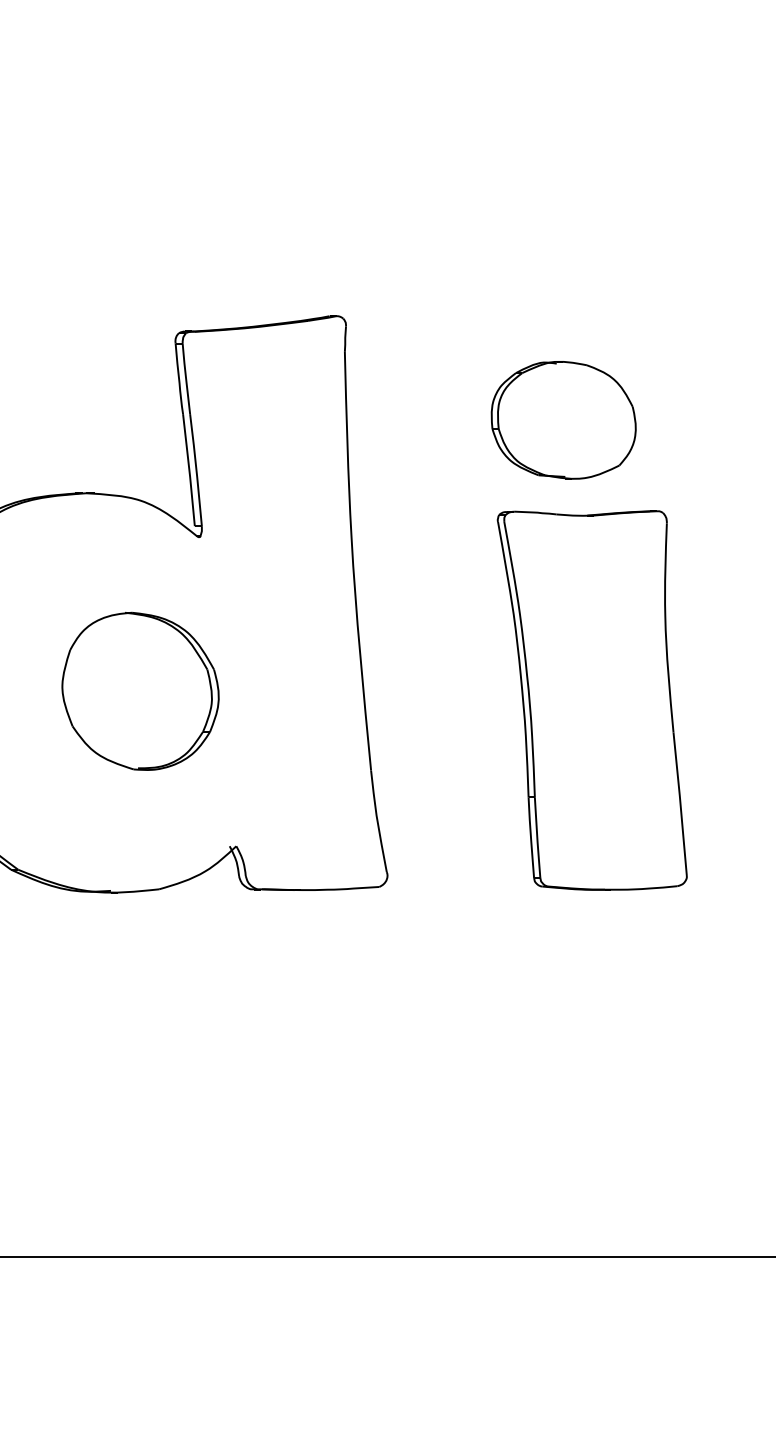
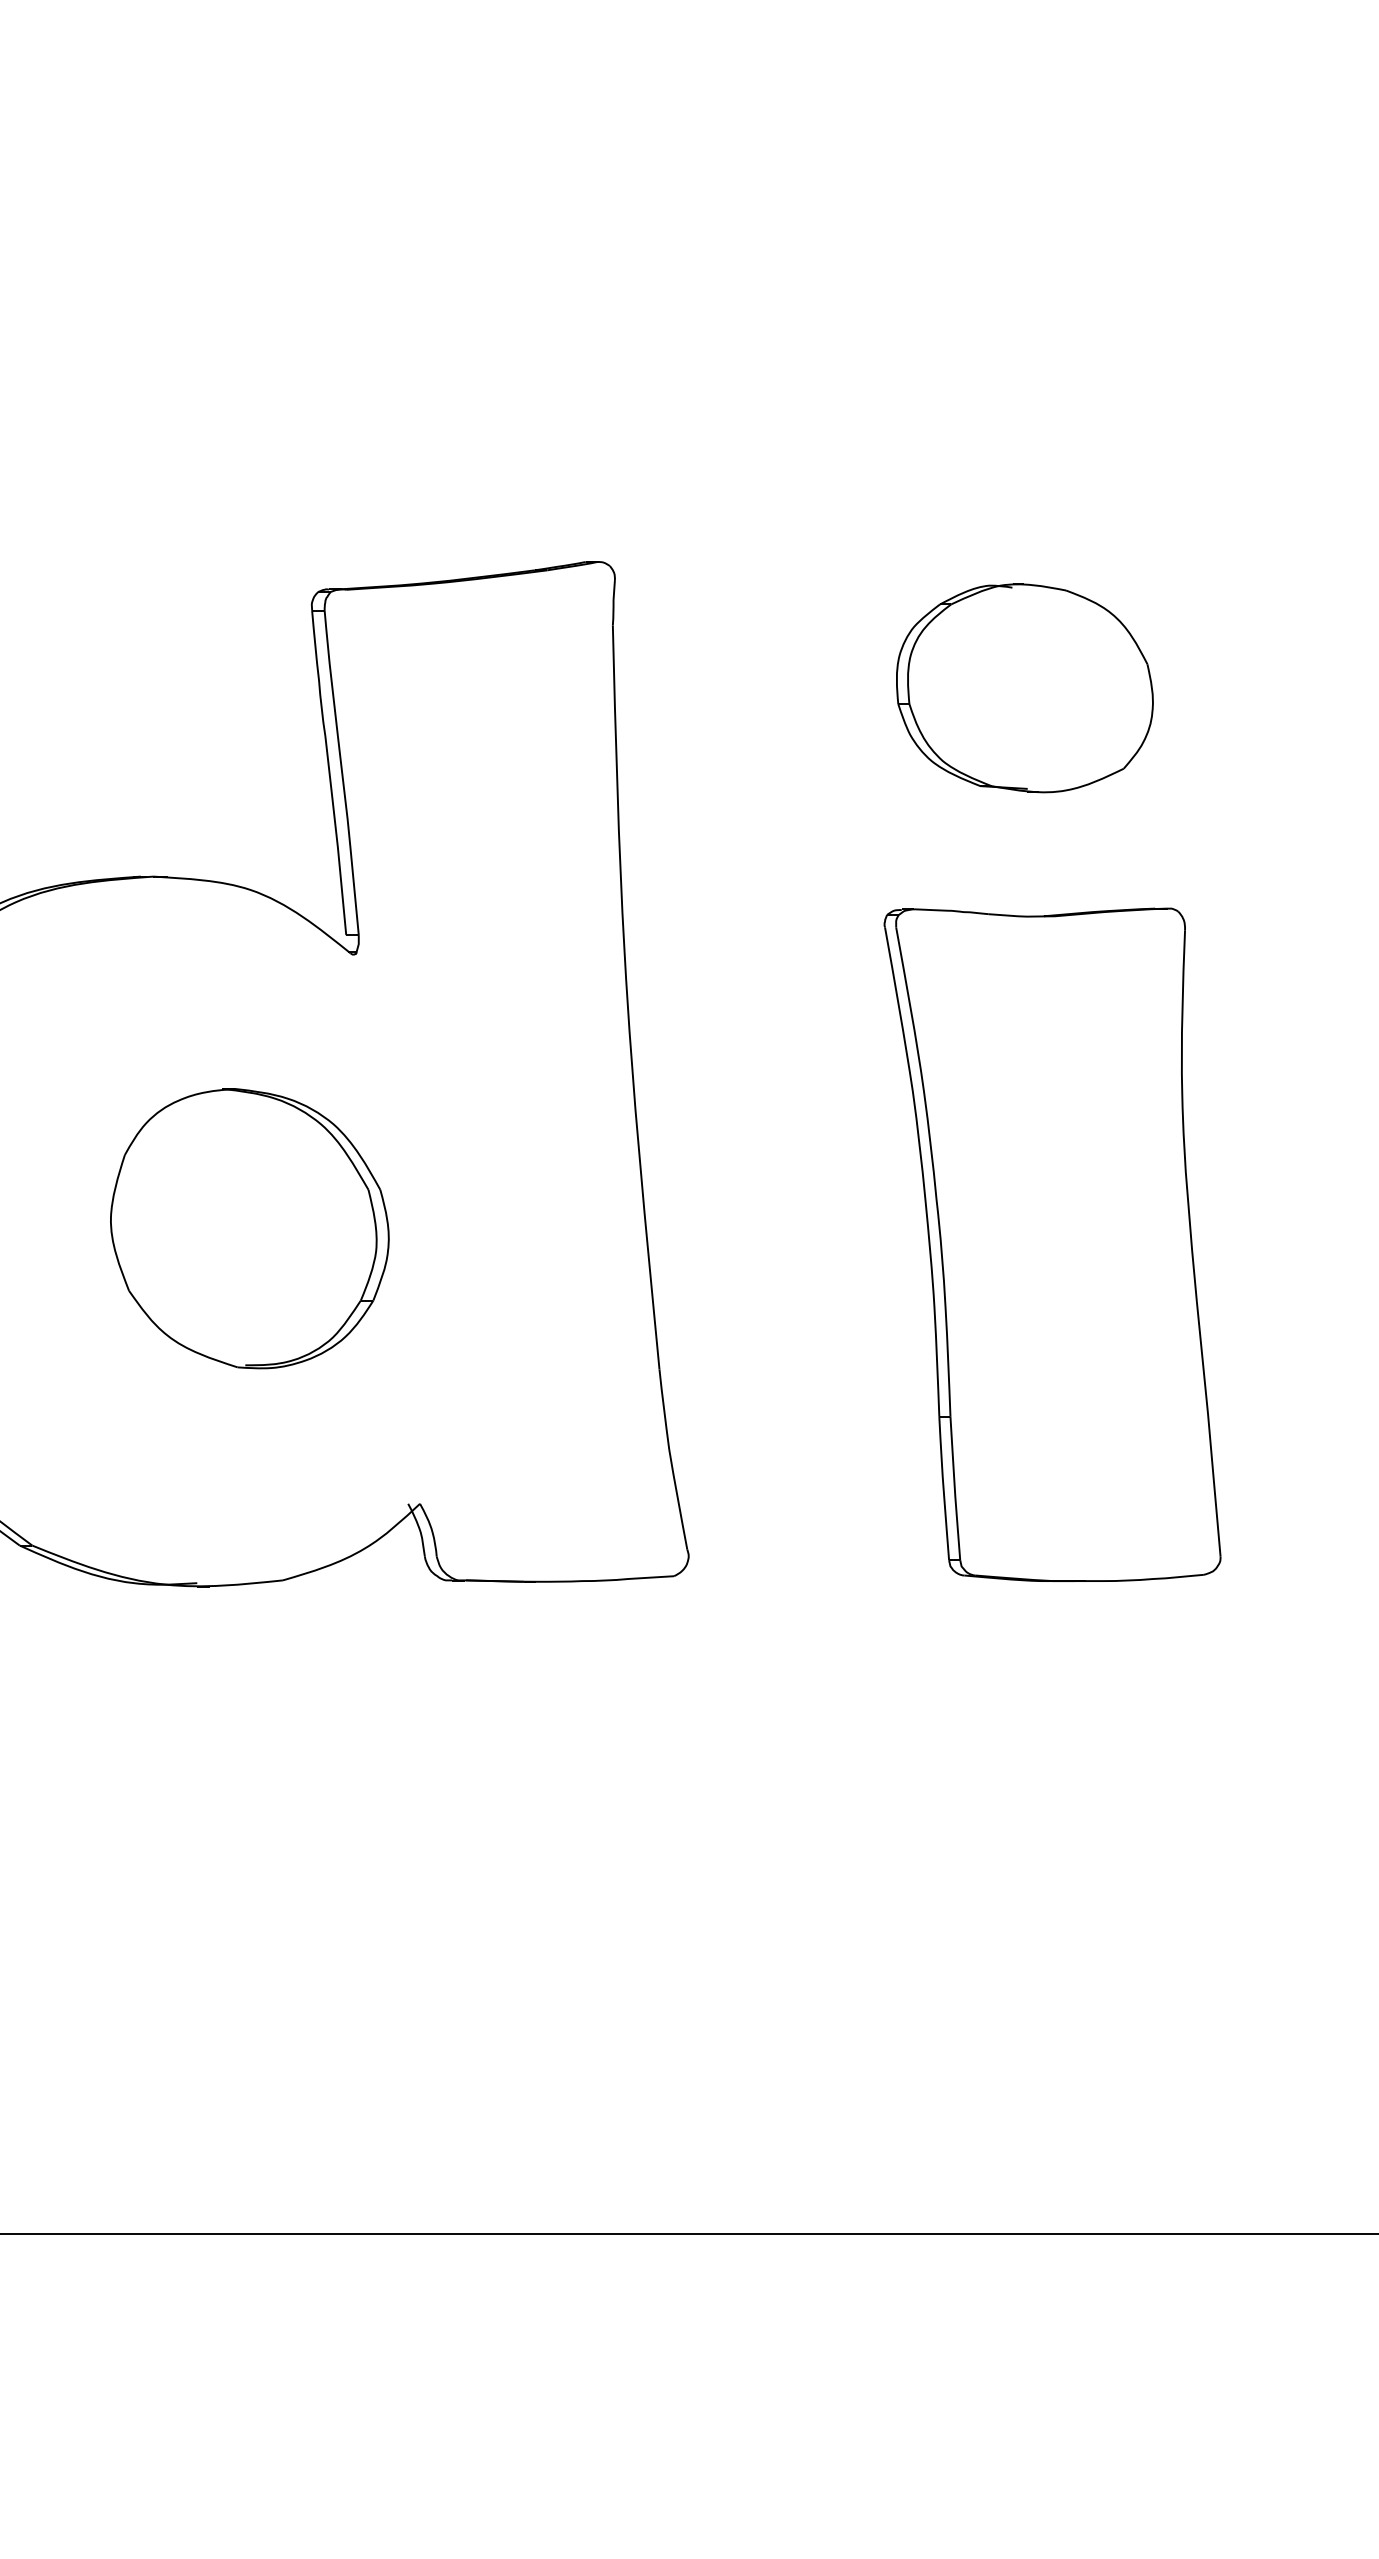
part: (563, 420) -> (1024, 688), moved

